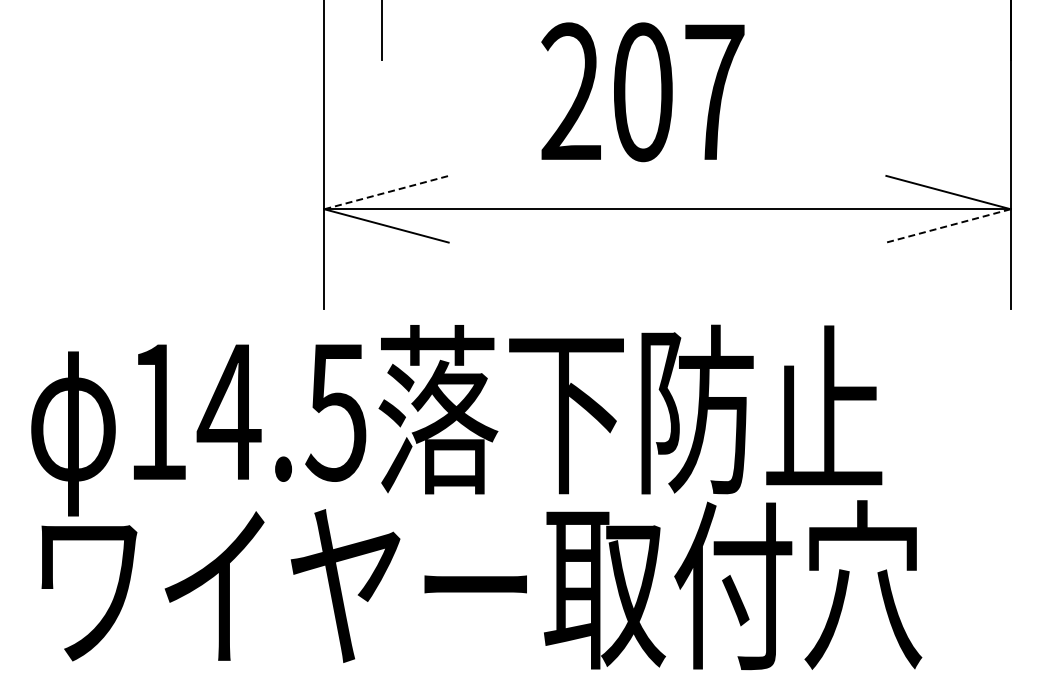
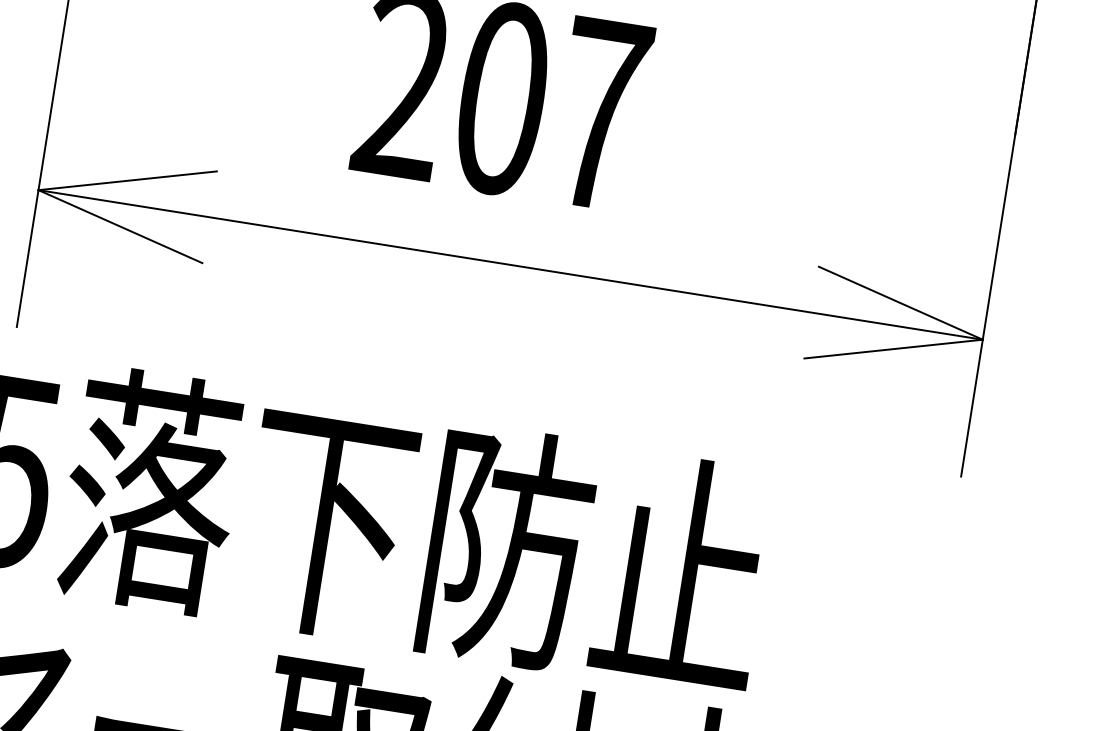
line: (387, 192) -> (129, 180), dashed -> solid
line: (948, 226) -> (893, 349), dashed -> solid

